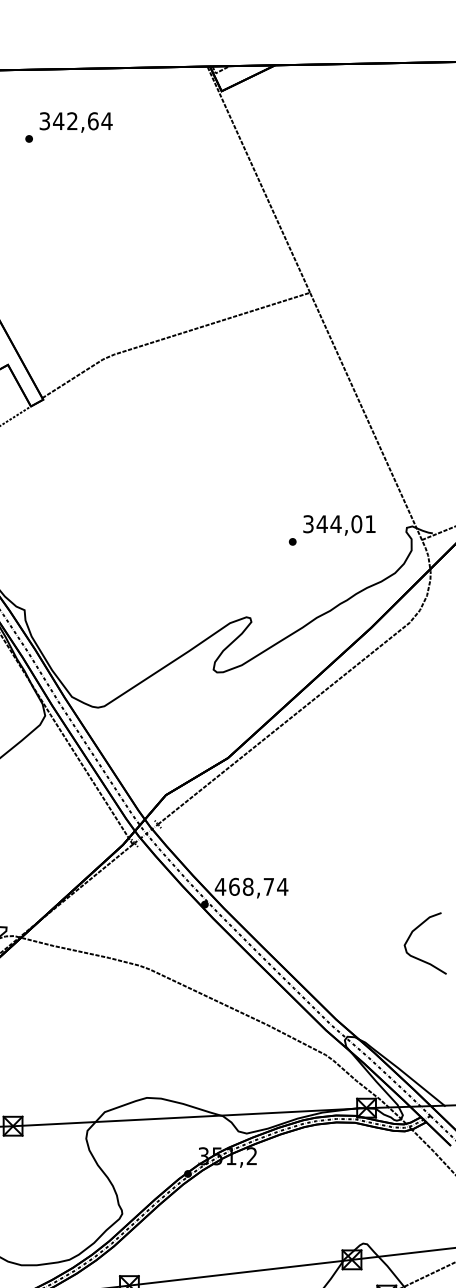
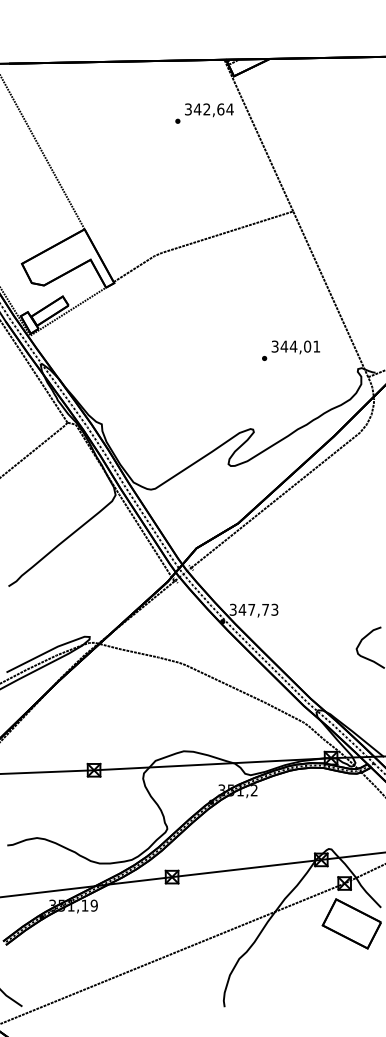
text: (68, 127) -> (204, 113), moved
text: (332, 529) -> (291, 350), moved
text: (250, 886) -> (253, 609), 468,74 -> 347,73

